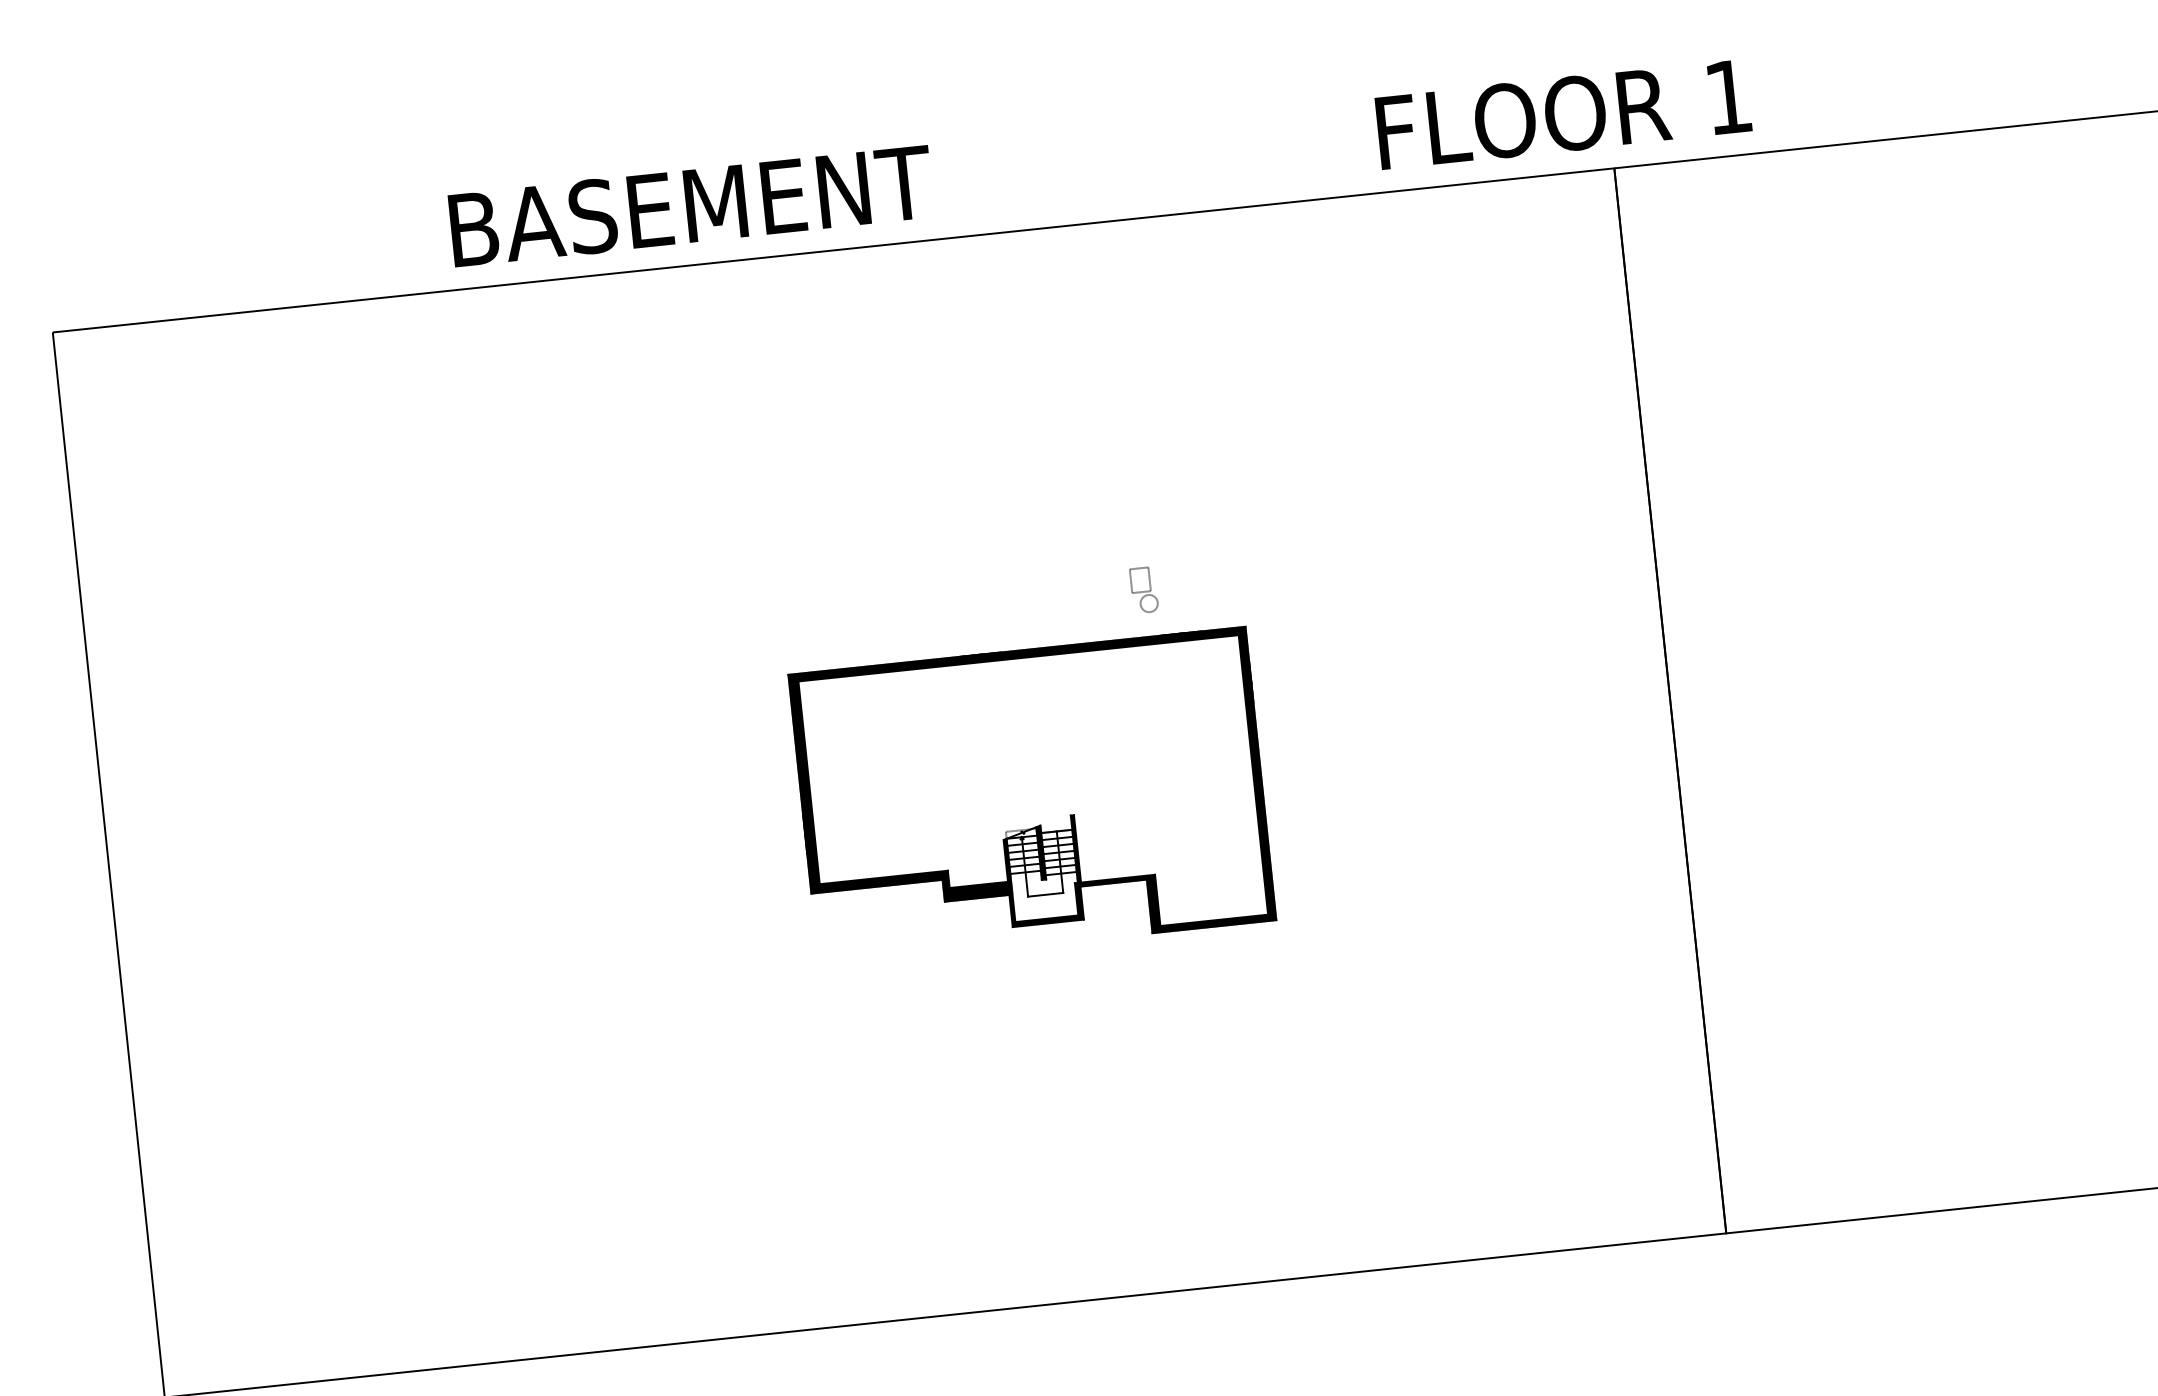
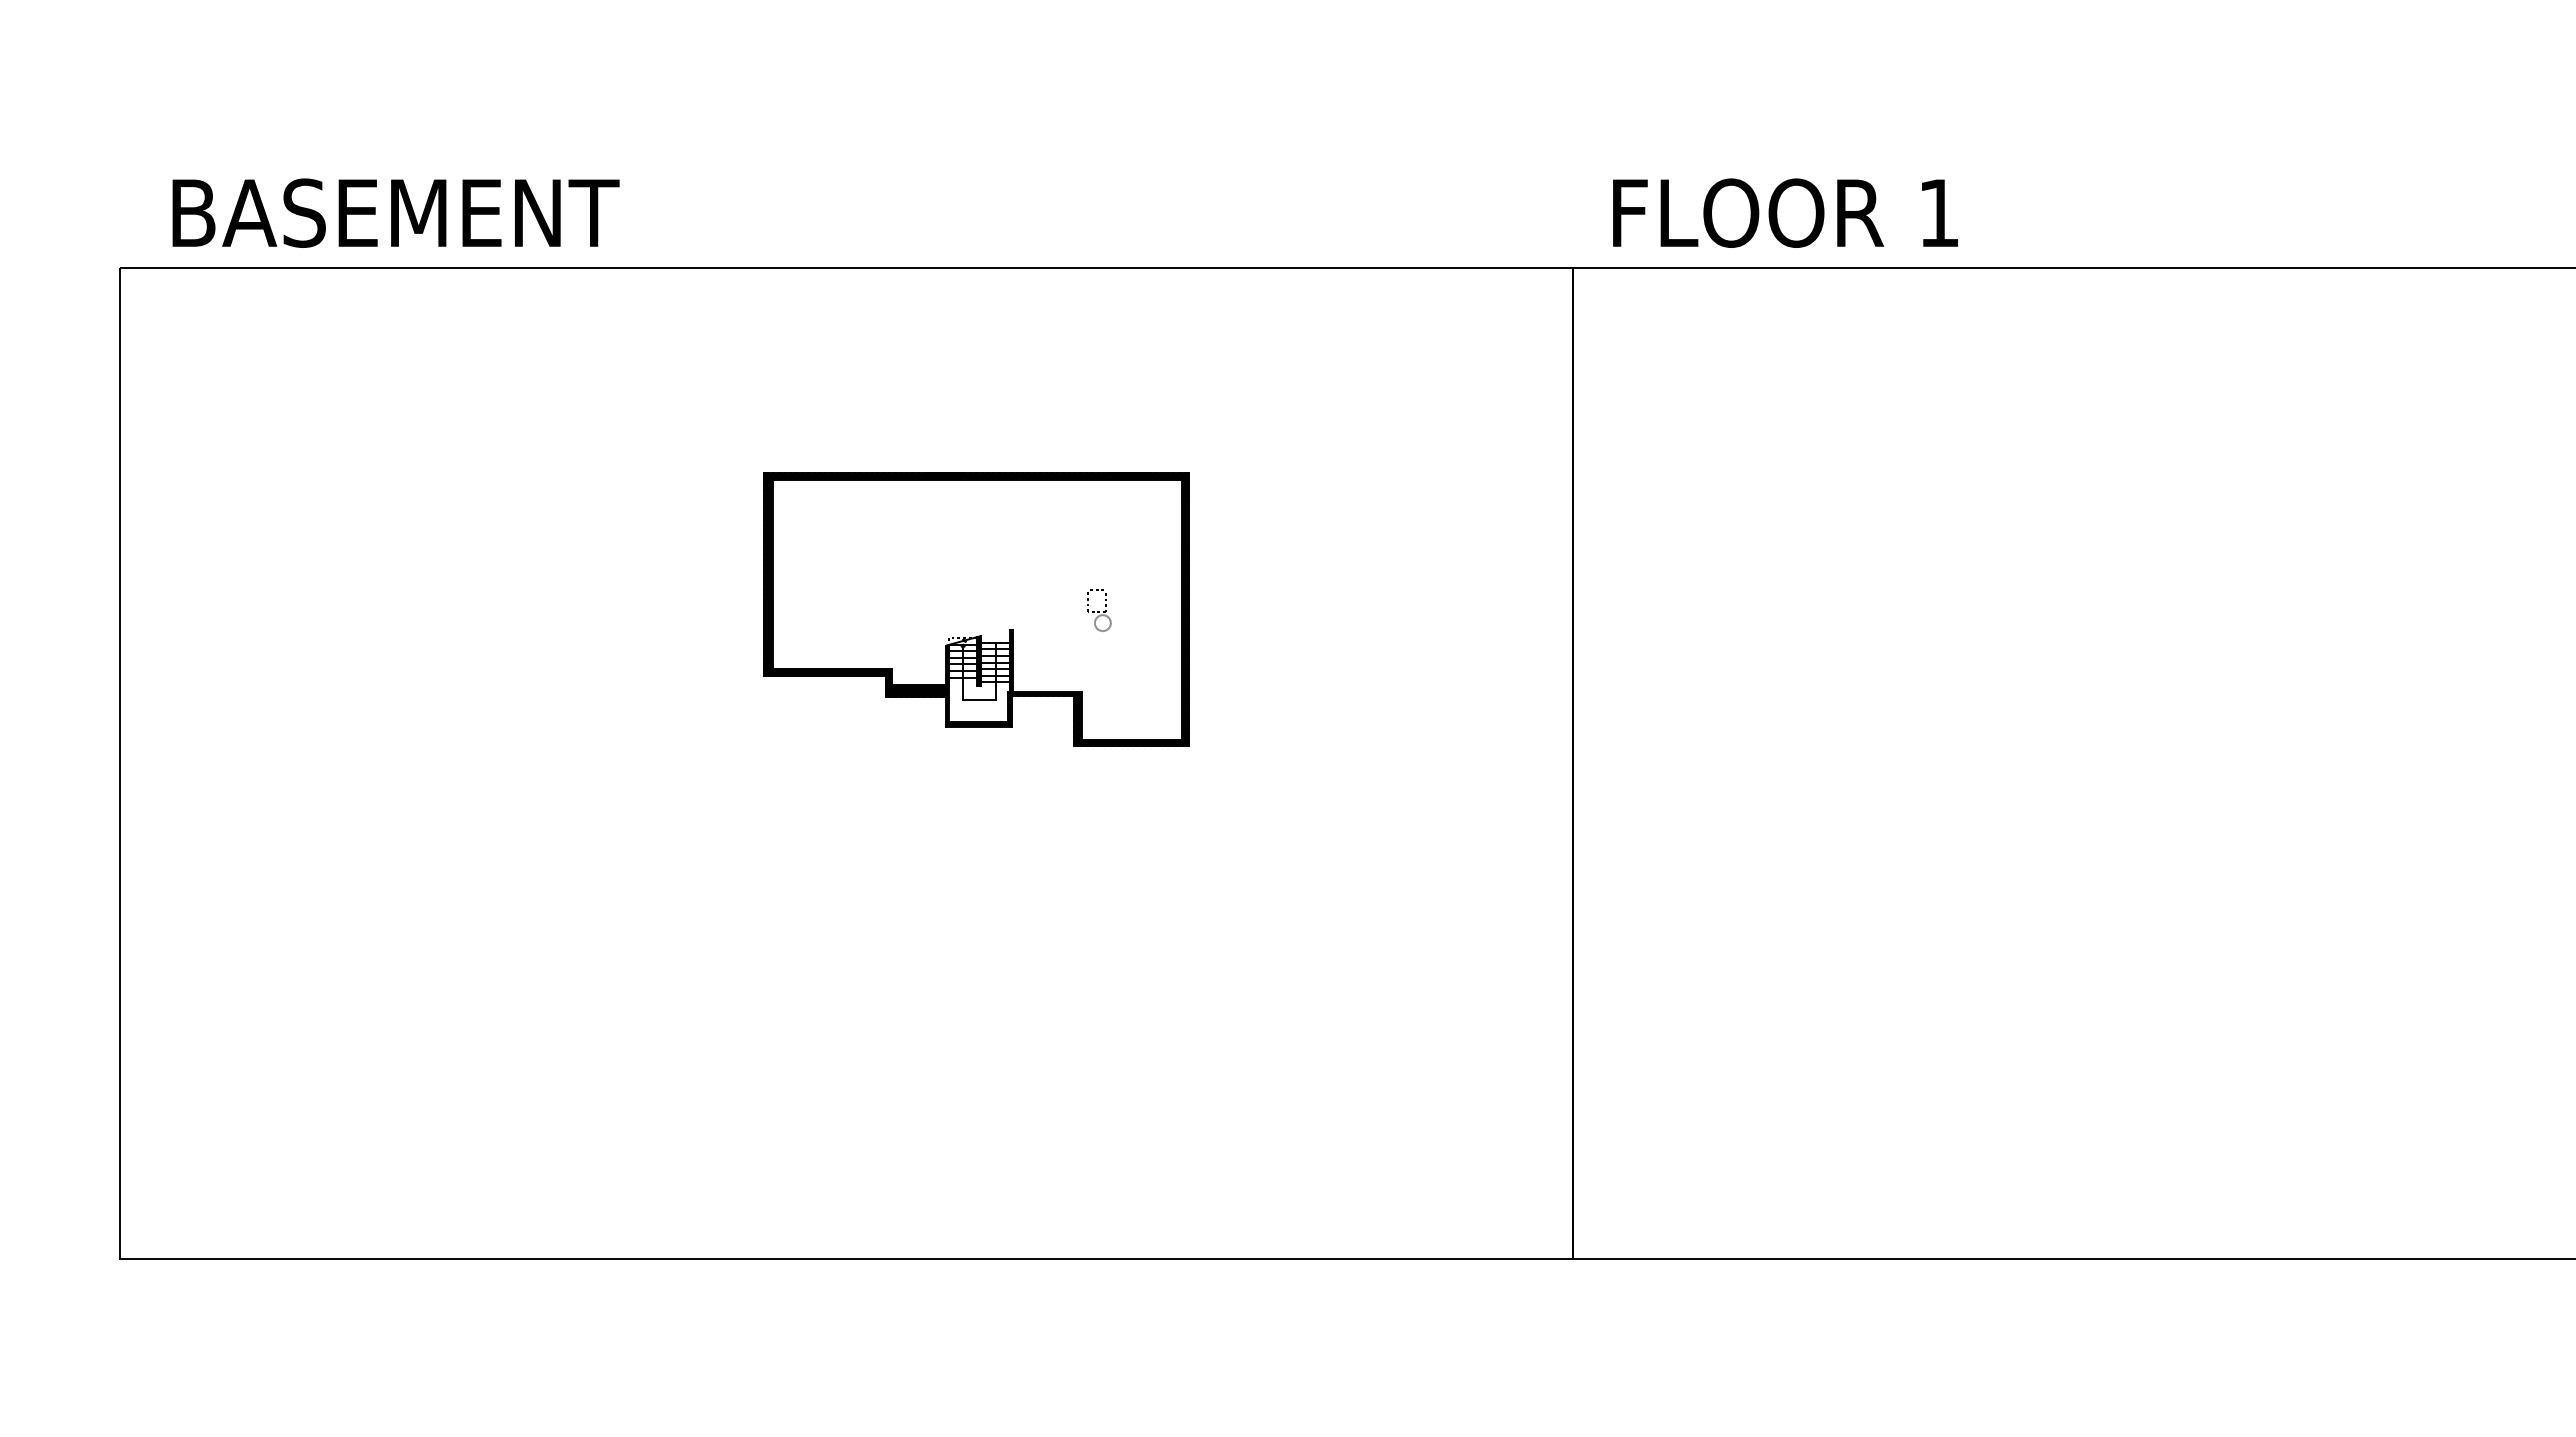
text: (1563, 113) -> (1785, 212), moved
text: (690, 205) -> (395, 212), moved
part: (1032, 797) -> (976, 609), moved

